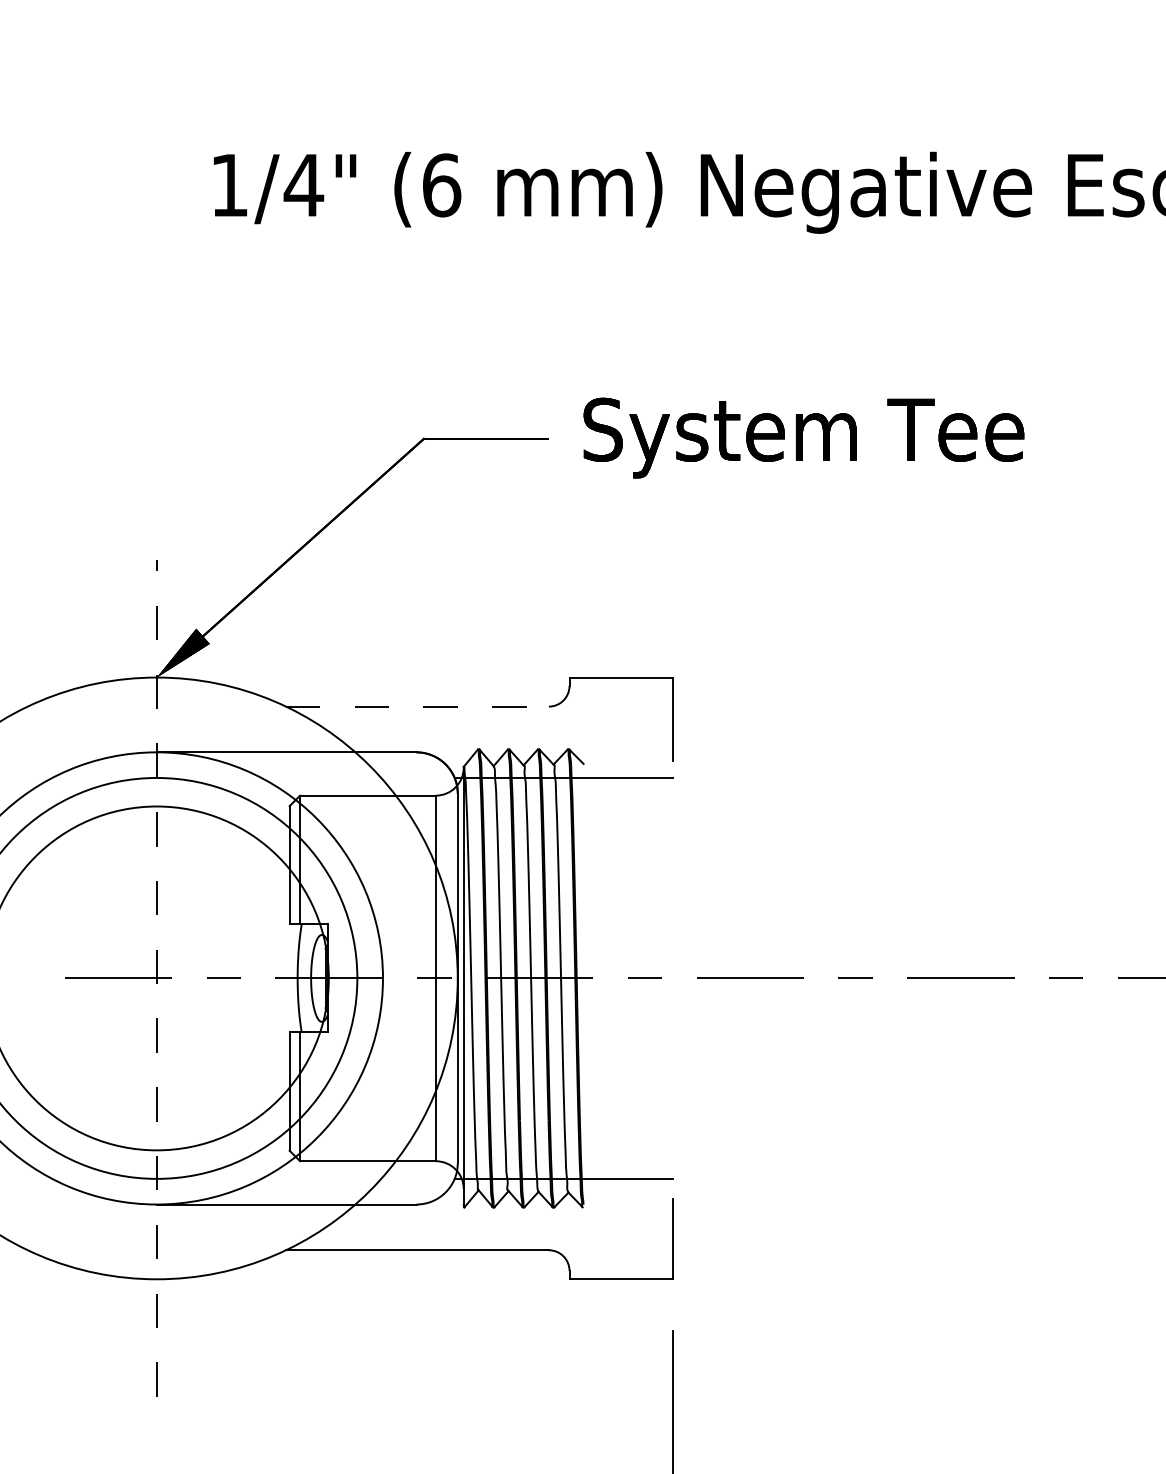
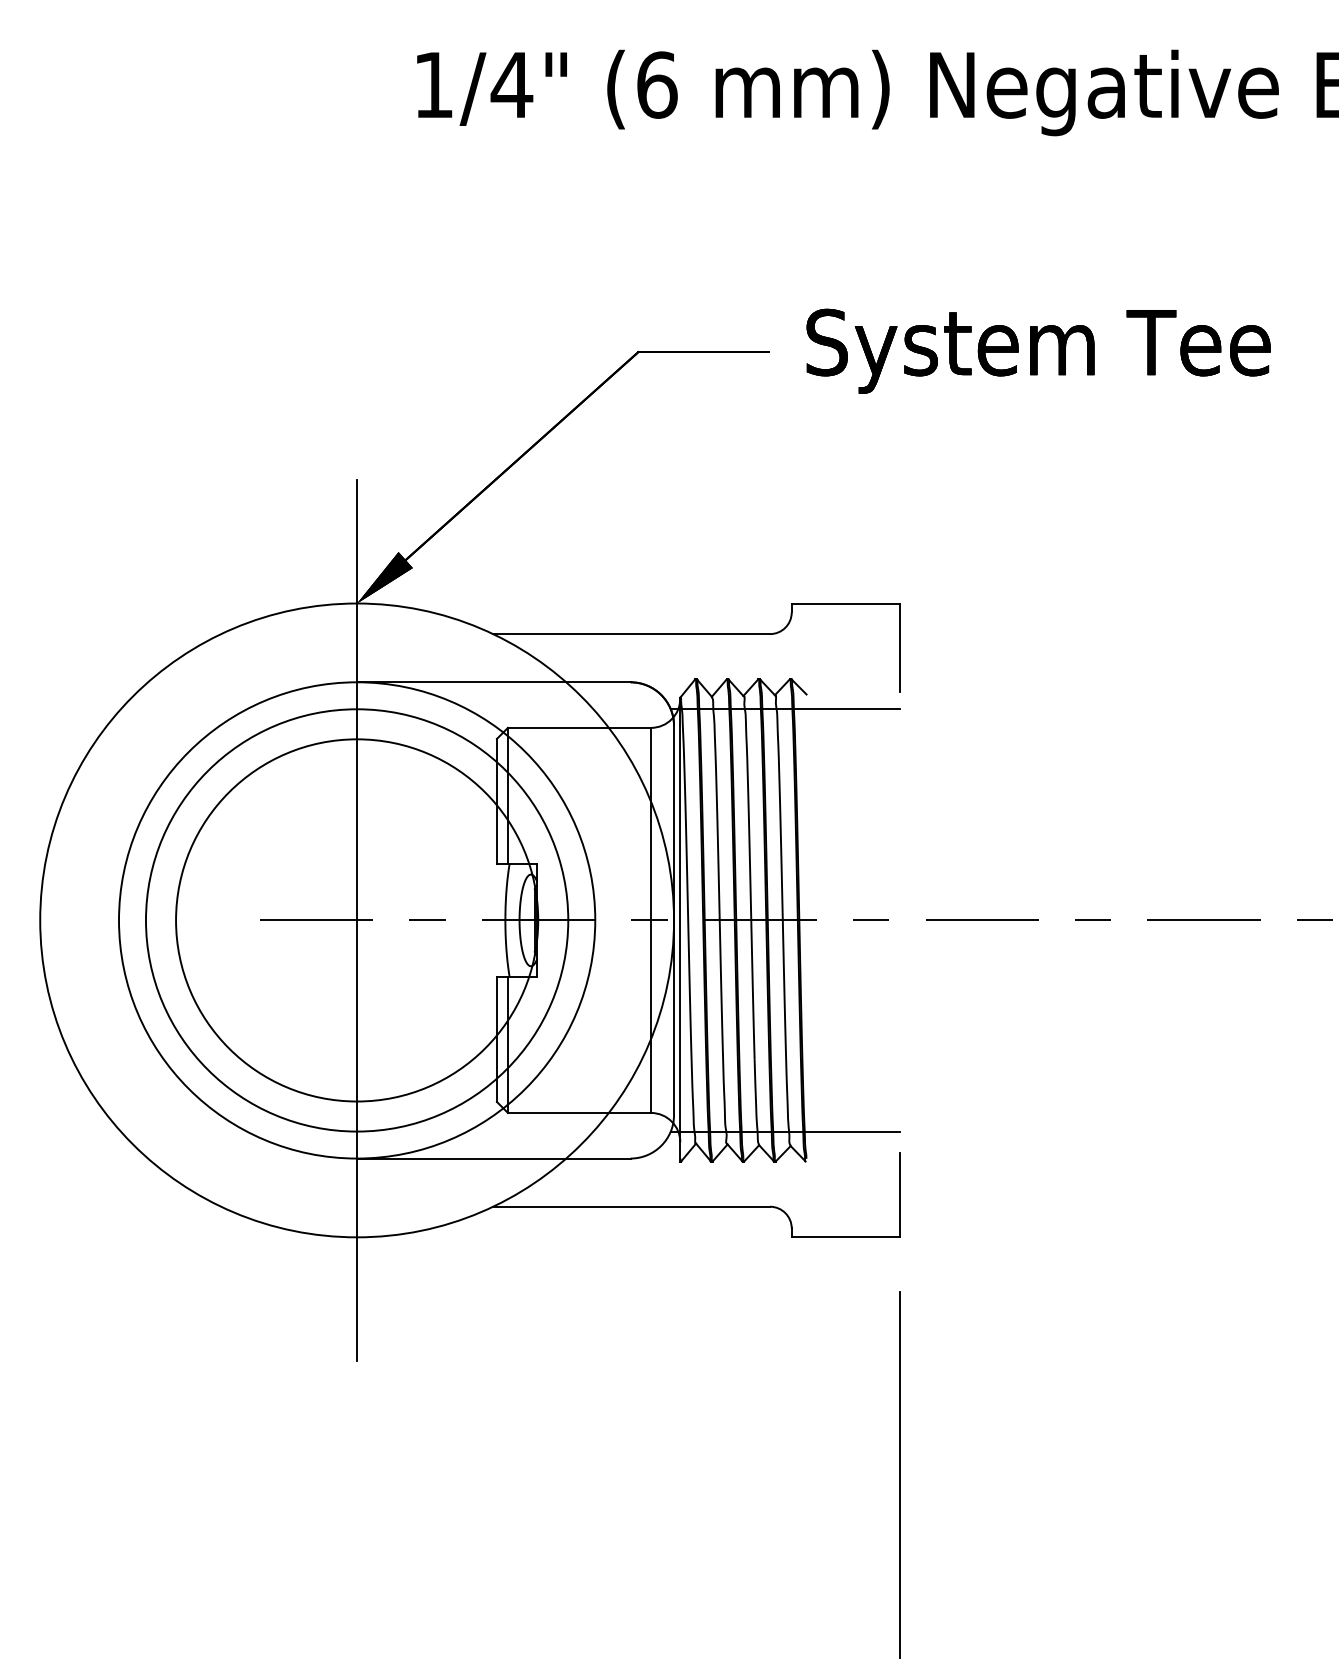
line: (417, 706) -> (631, 634), dashed -> solid
line: (157, 978) -> (357, 920), dashed -> solid

